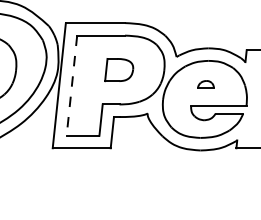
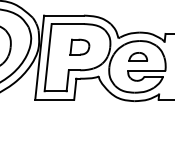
part: (204, 83) -> (137, 56), size x1.67
line: (72, 85) -> (48, 57), dashed -> solid

